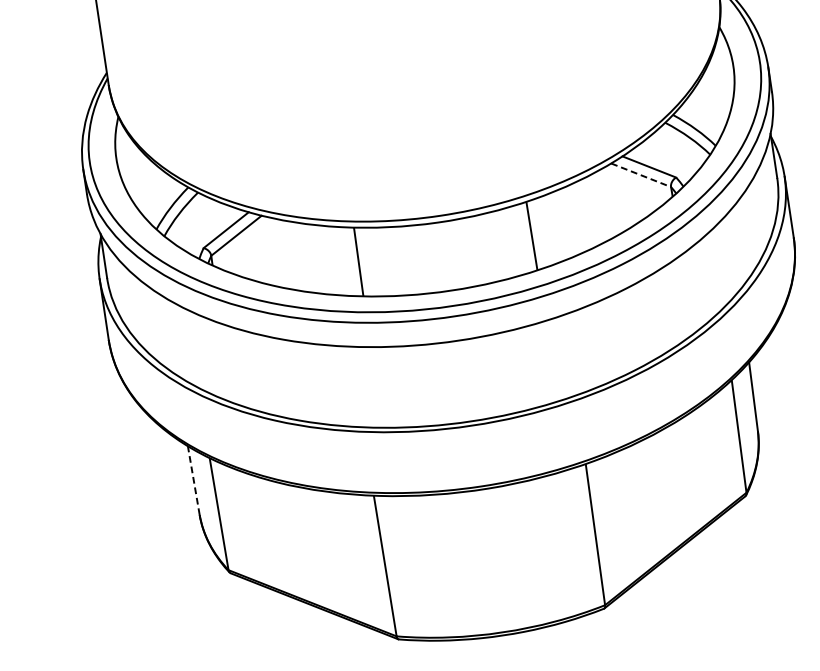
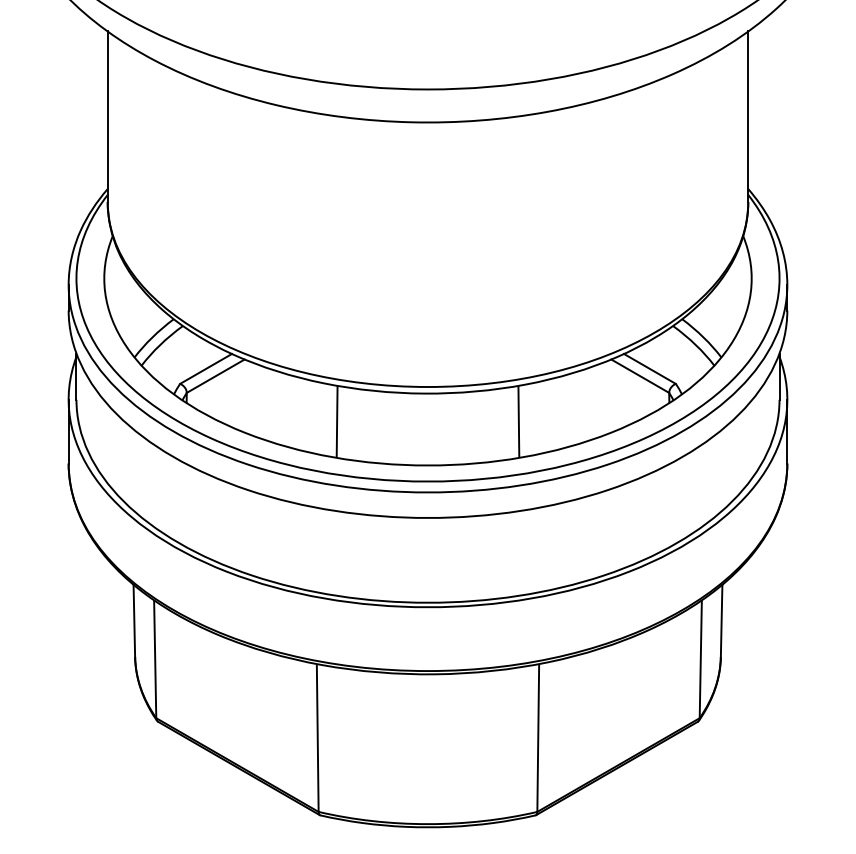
line: (641, 175) -> (640, 376), dashed -> solid
line: (193, 480) -> (134, 620), dashed -> solid

